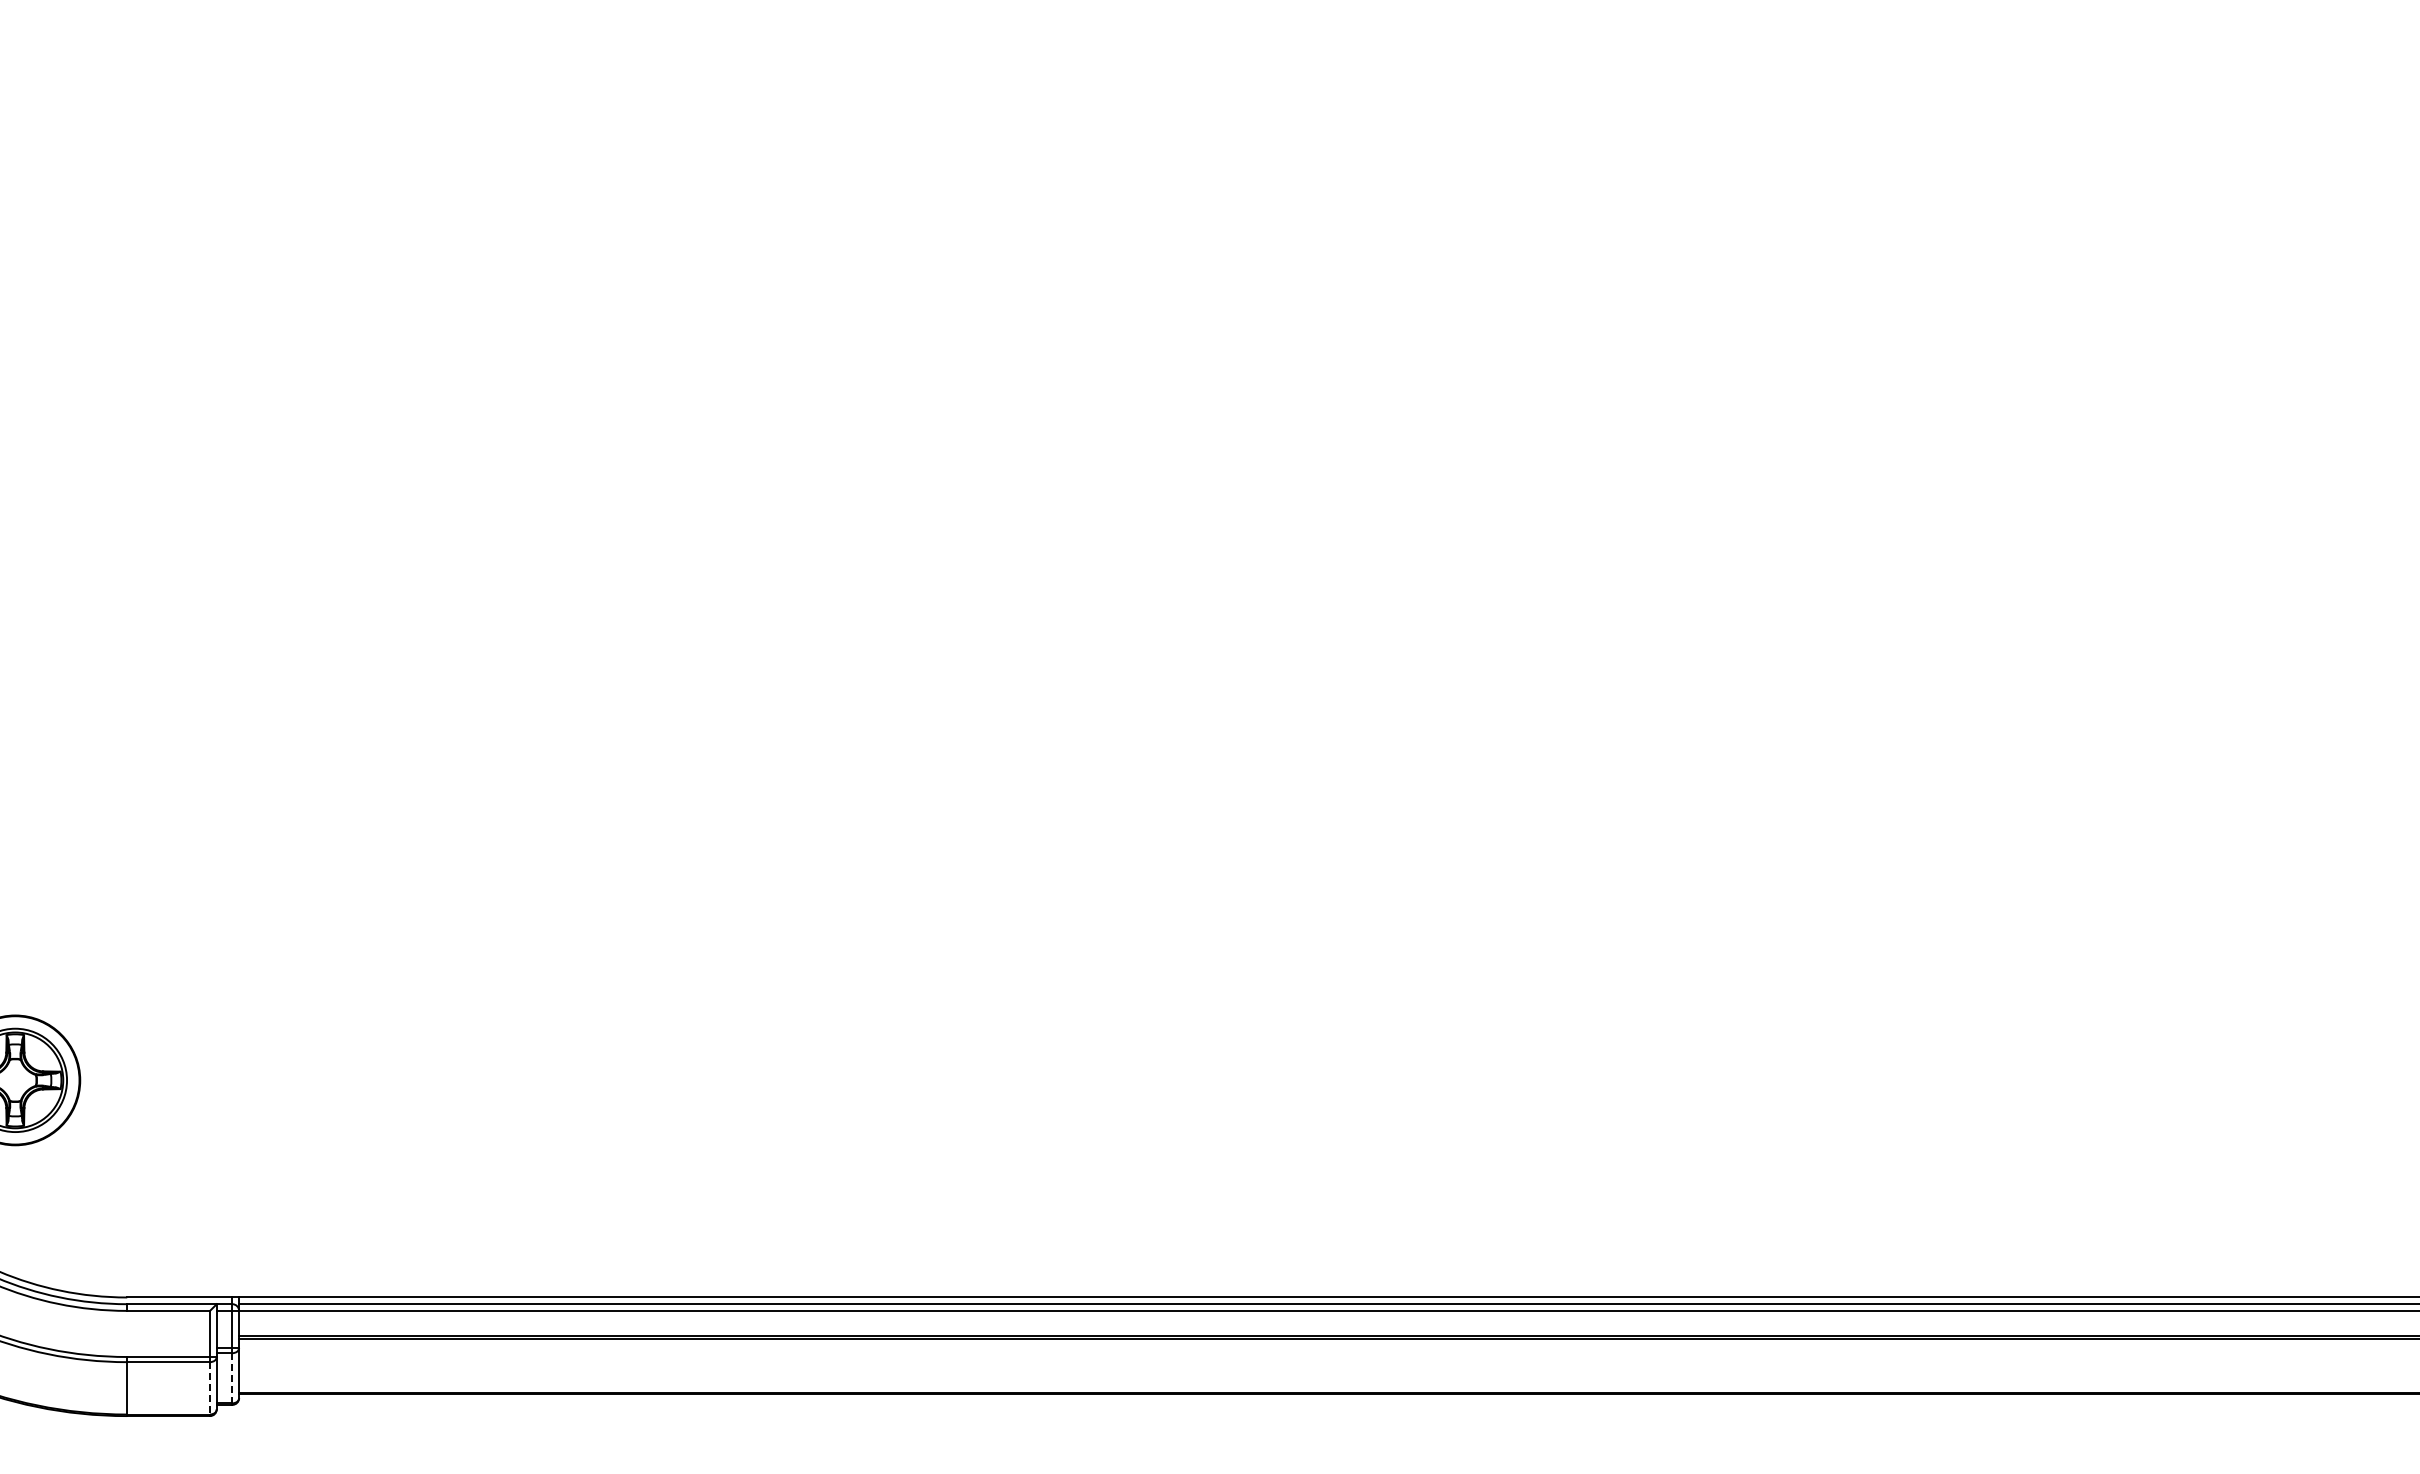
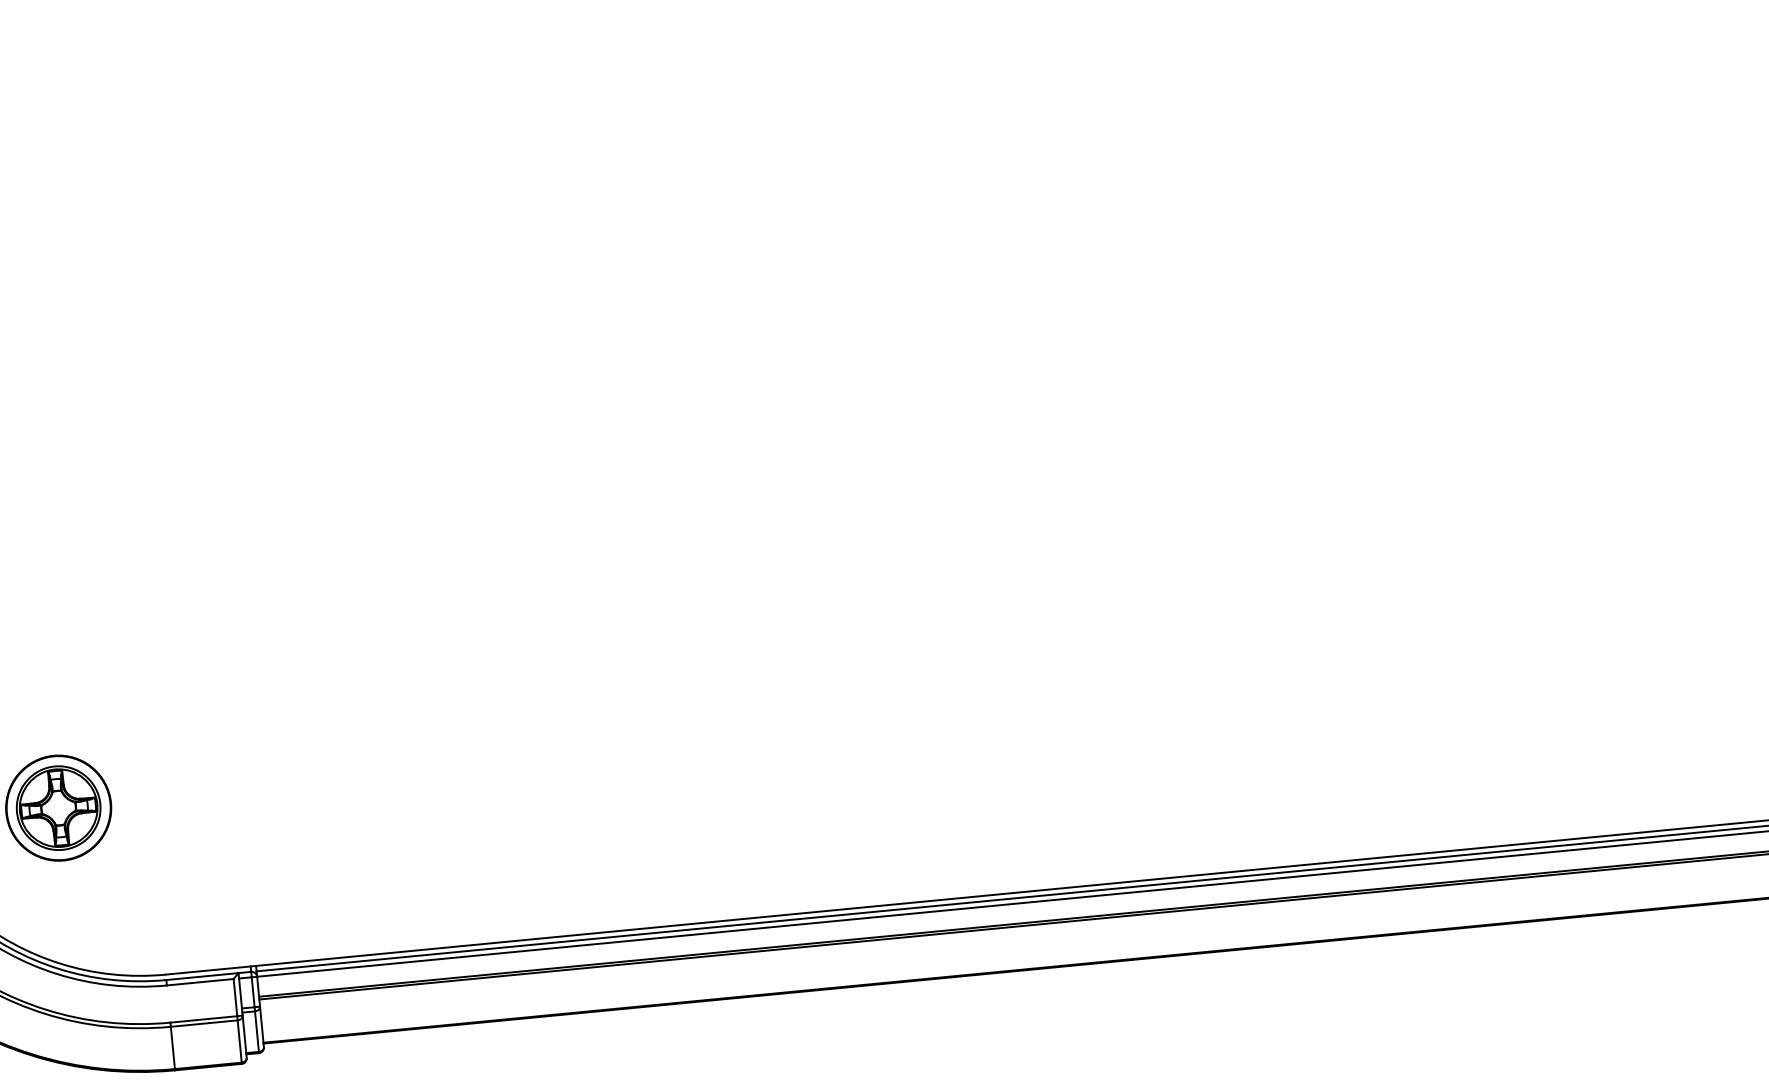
line: (232, 1378) -> (257, 1031), dashed -> solid
line: (210, 1388) -> (240, 1041), dashed -> solid

